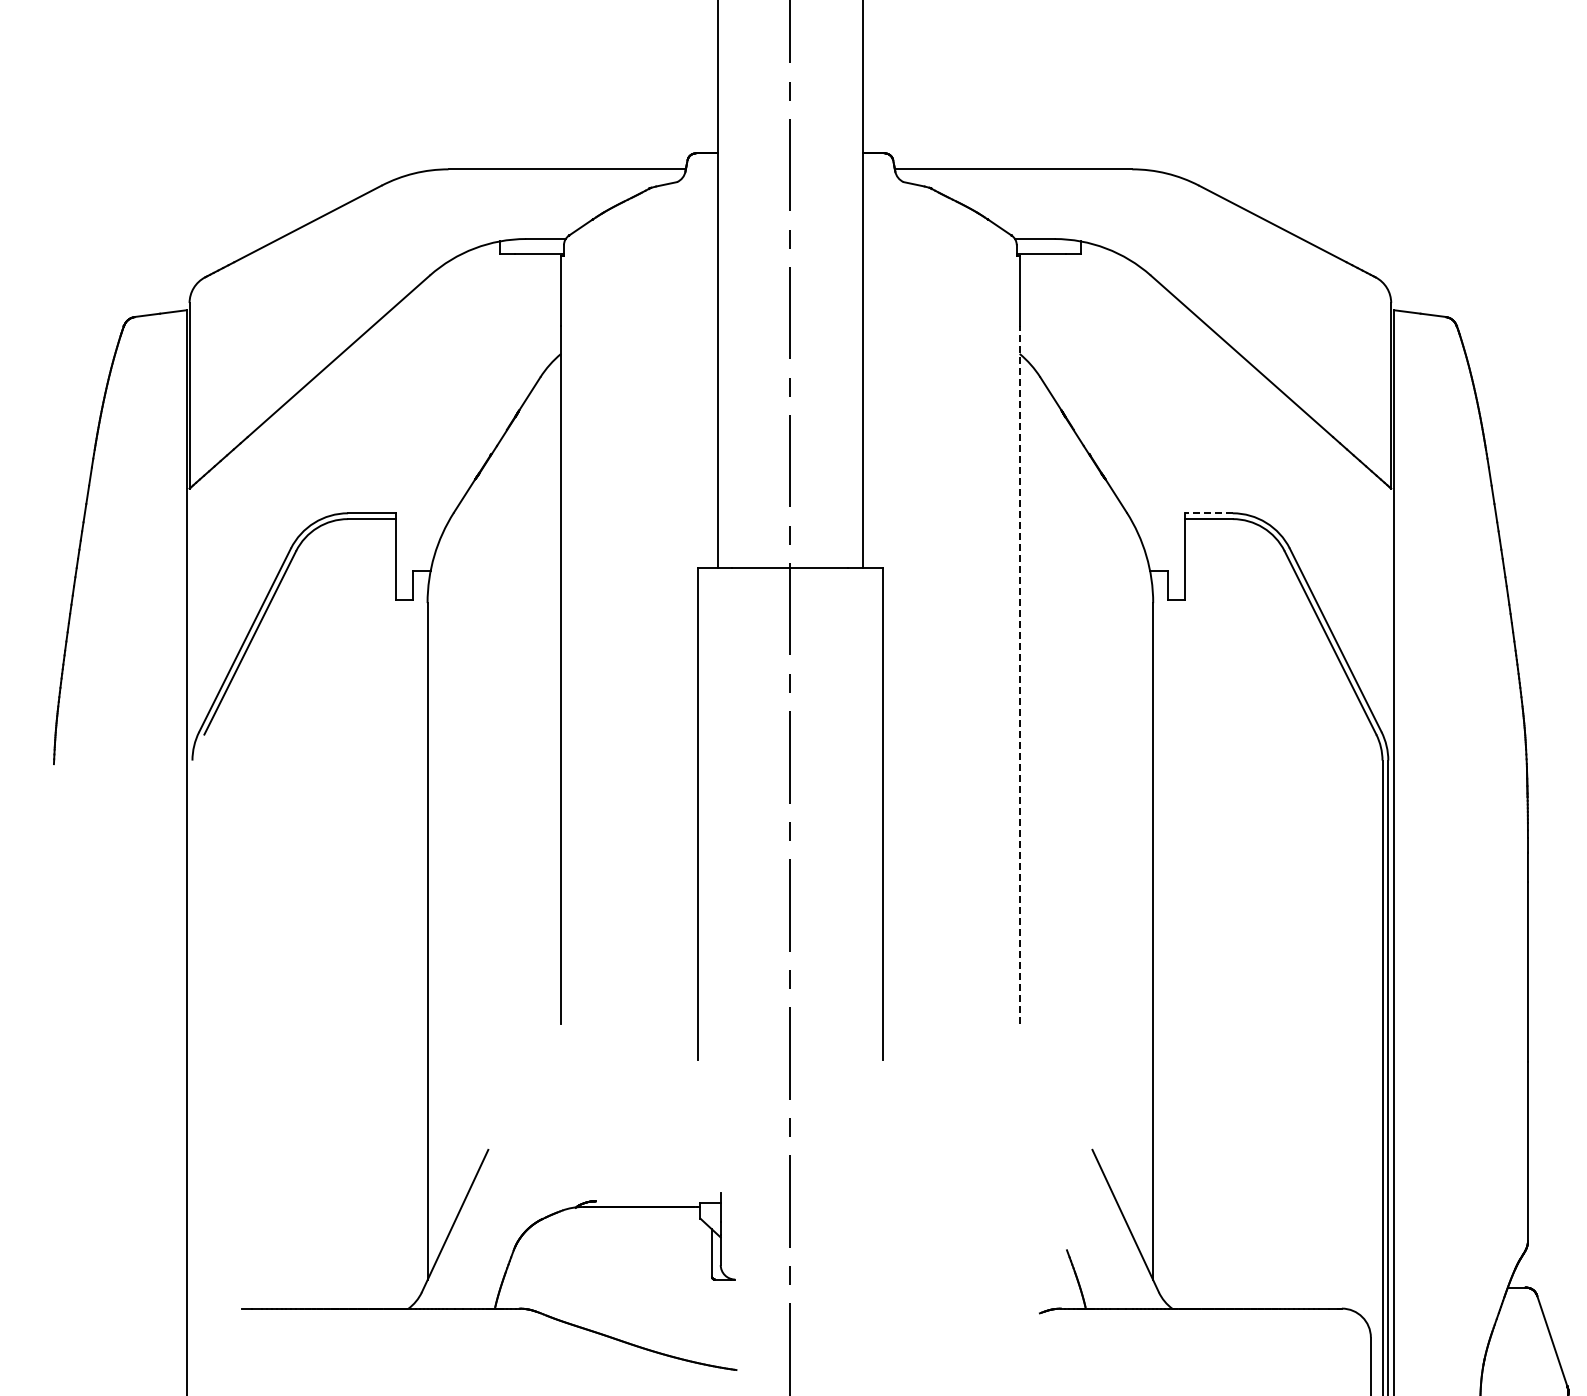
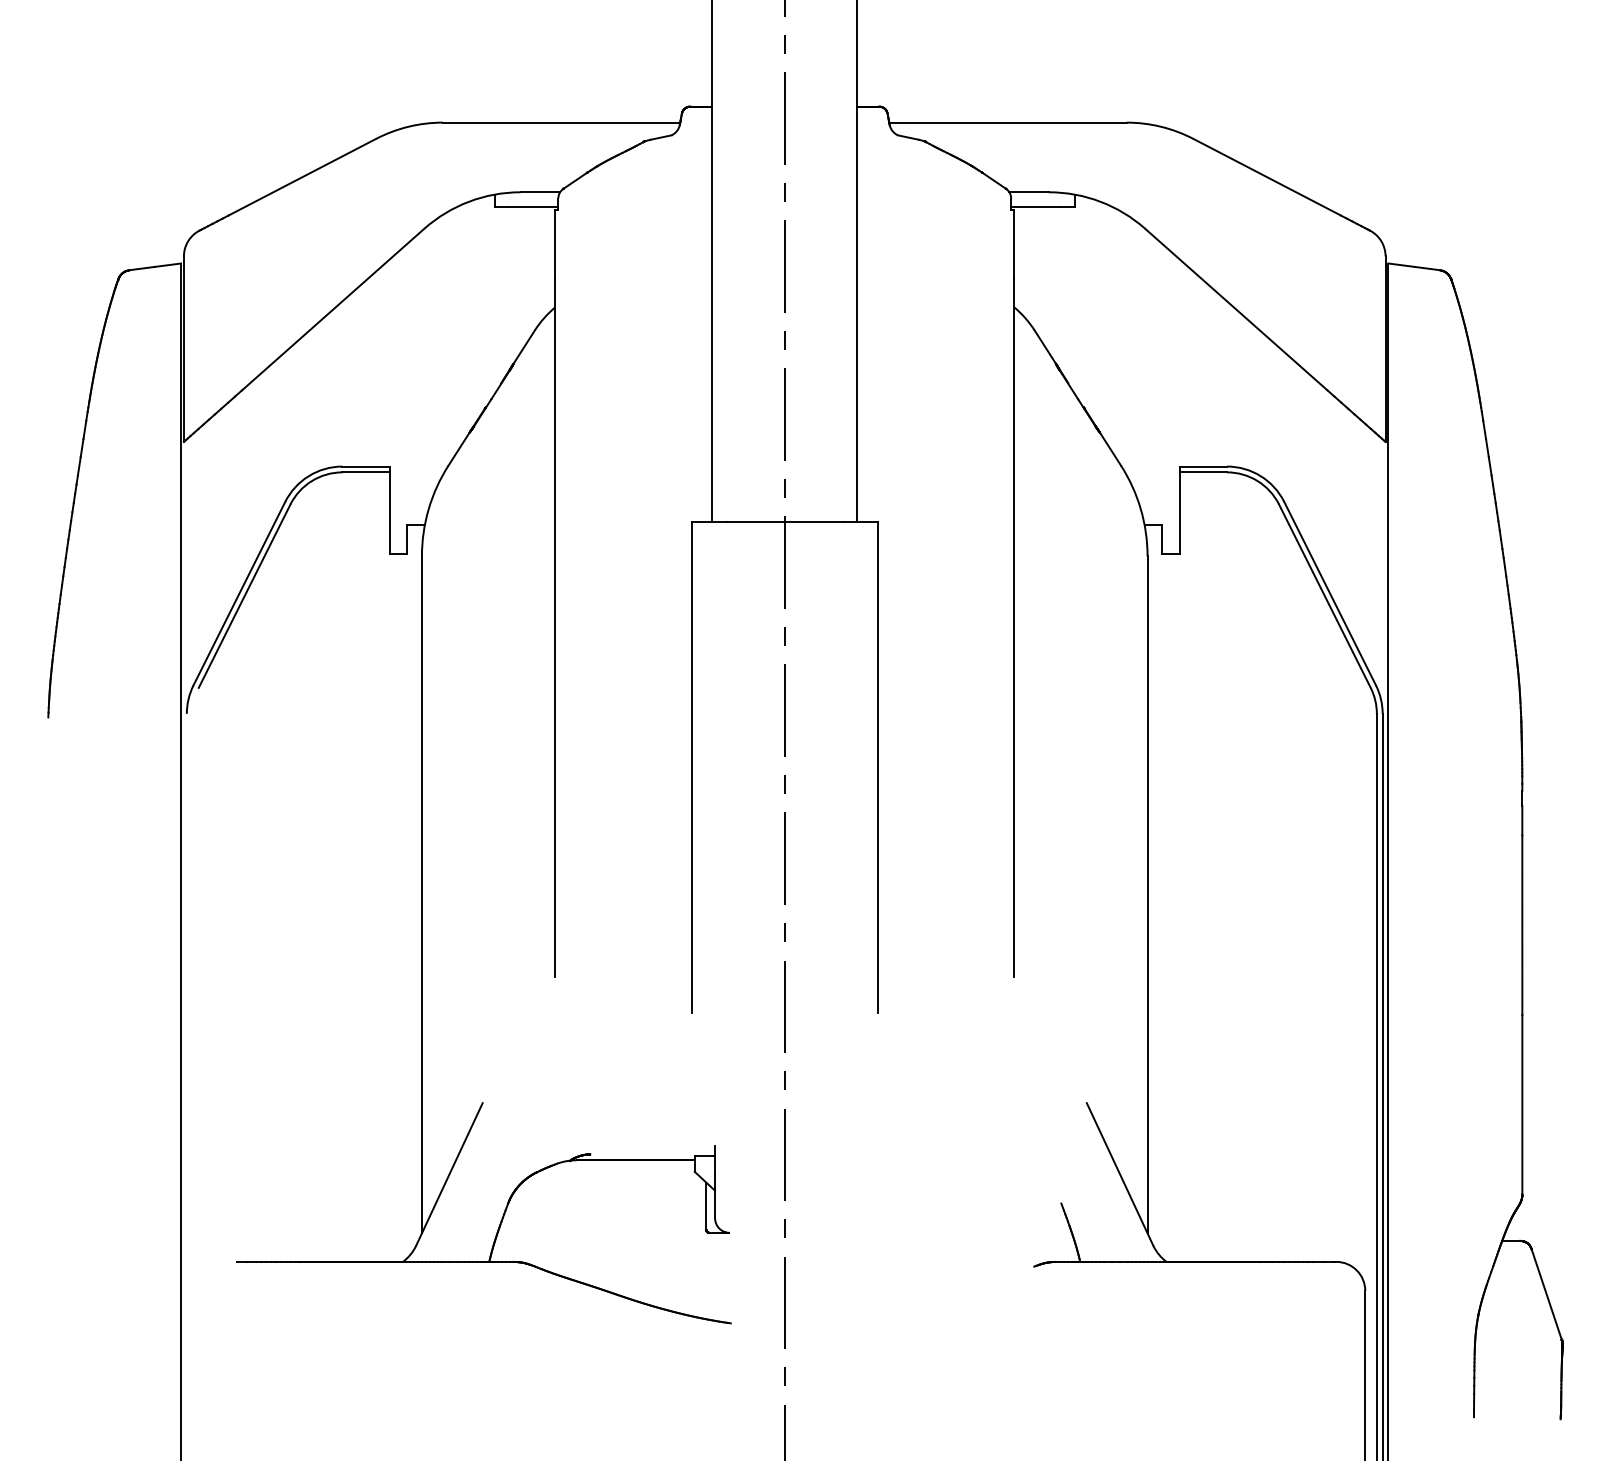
line: (1209, 513) -> (1203, 466), dashed -> solid
line: (1020, 674) -> (1014, 627), dashed -> solid

